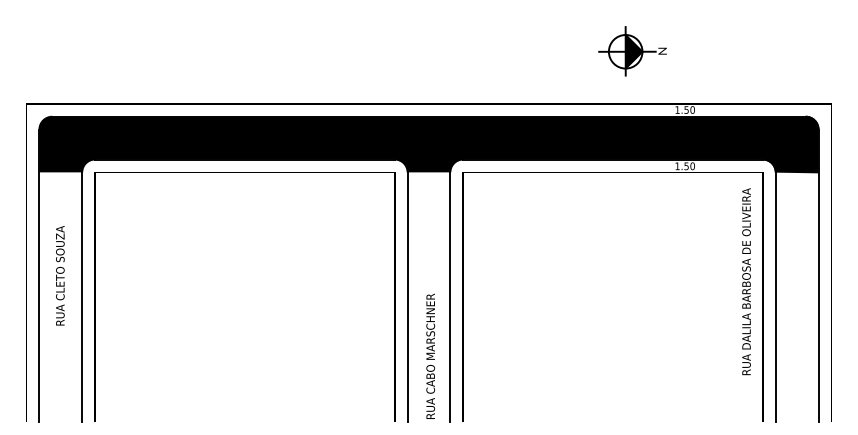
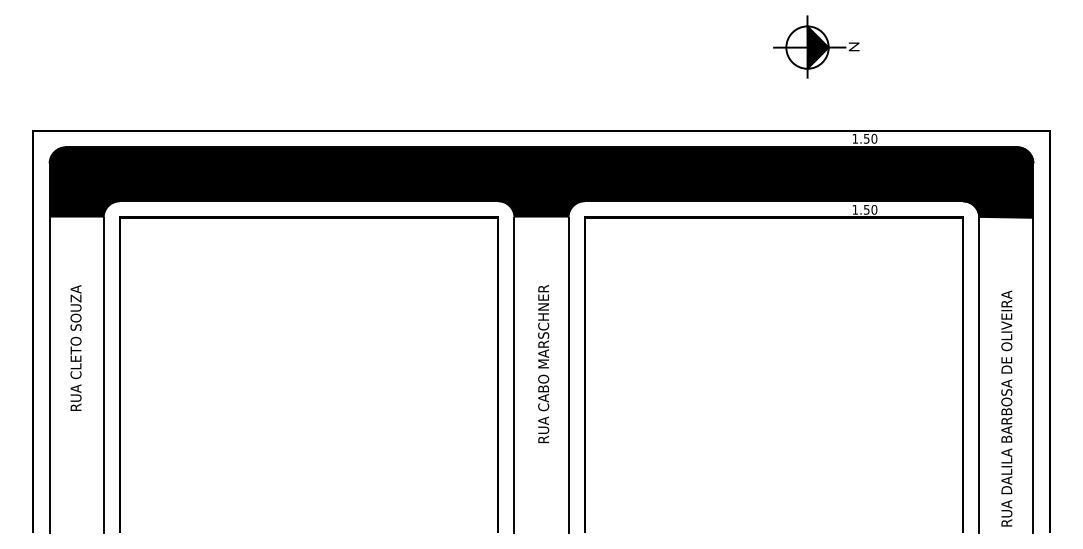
part: (632, 51) -> (816, 47), moved
text: (746, 281) -> (1006, 408), moved
text: (430, 355) -> (543, 362), moved

